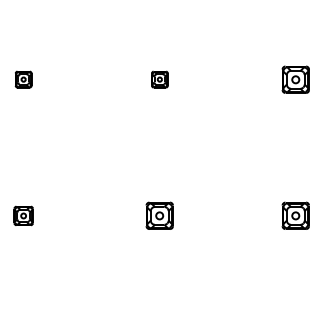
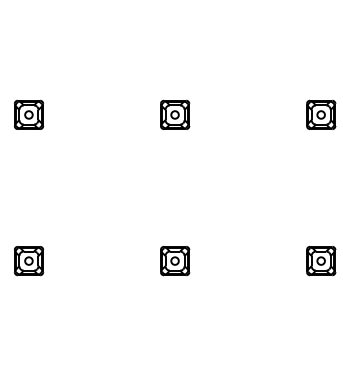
part: (23, 79) -> (28, 114), size x1.67
part: (160, 79) -> (175, 114), size x1.67
part: (23, 216) -> (28, 261), size x1.43

